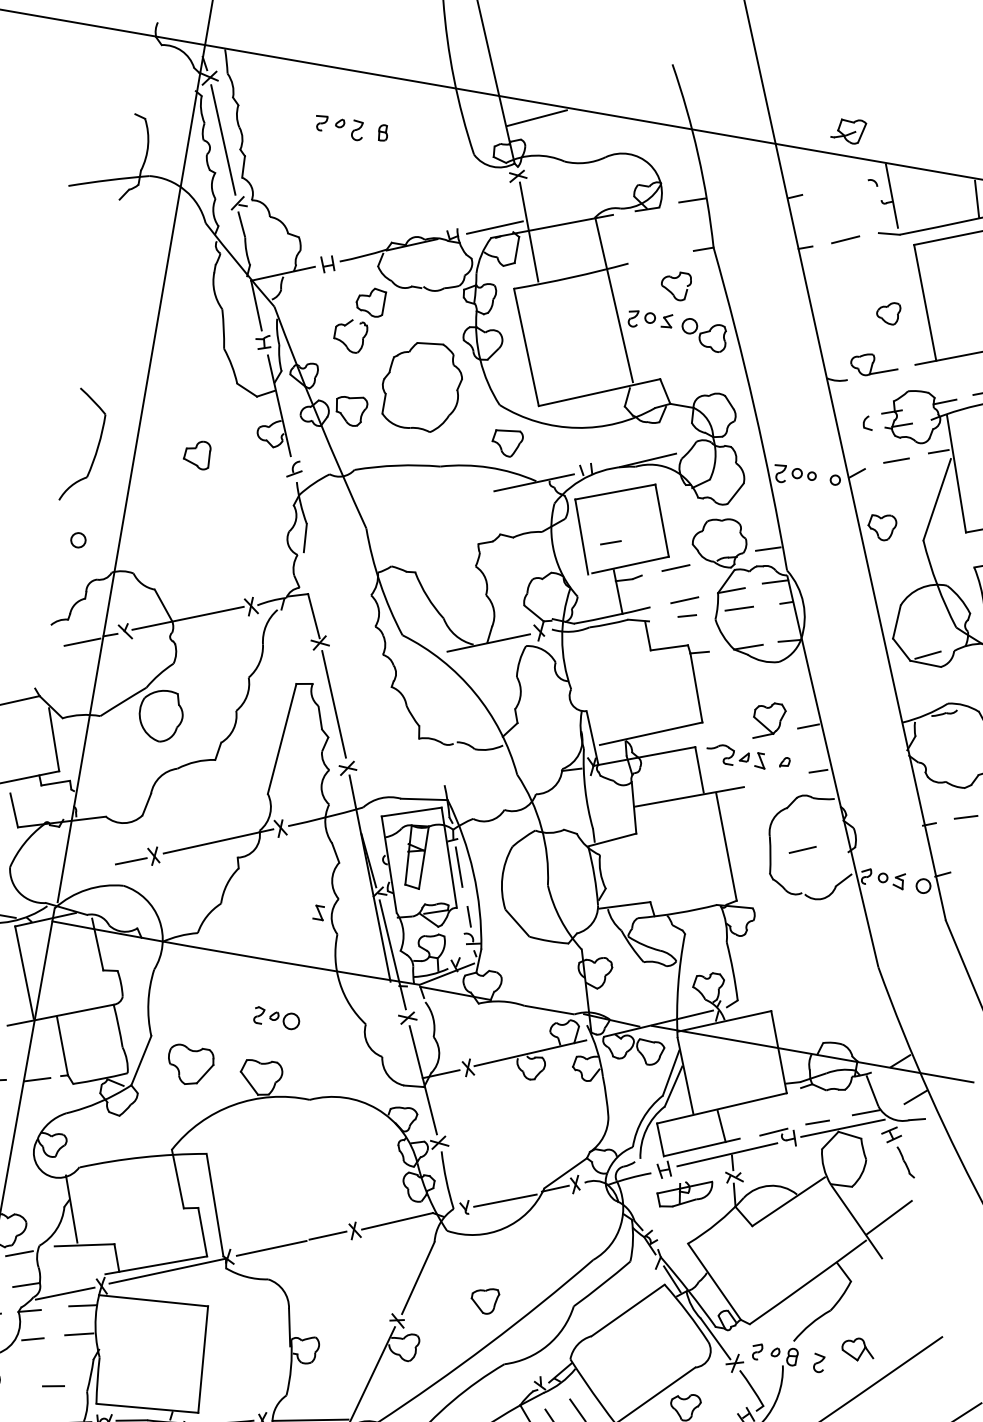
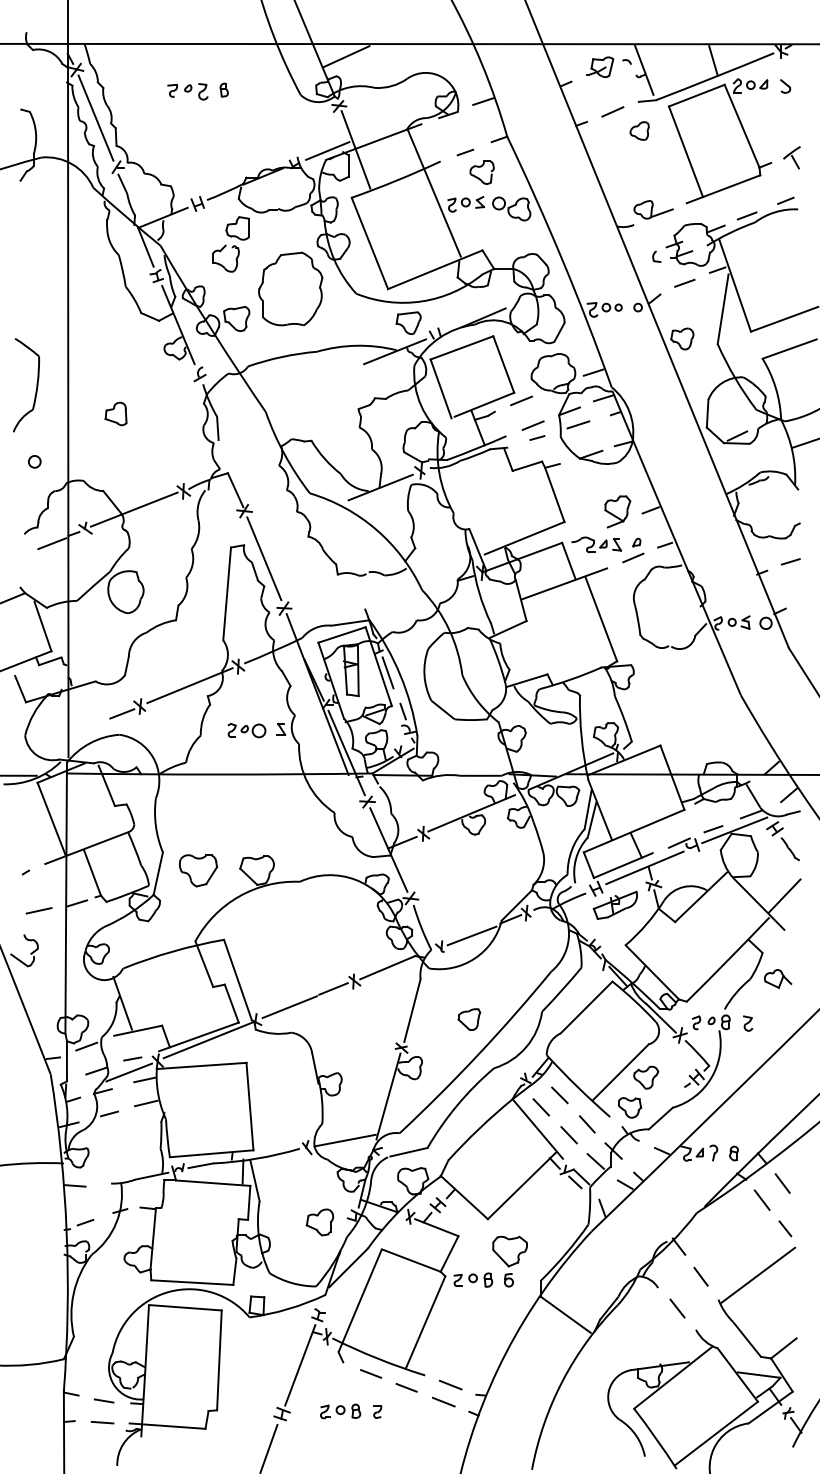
part: (849, 129) -> (600, 66), moved
part: (888, 312) -> (639, 130), moved
part: (507, 441) -> (408, 322), moved
part: (196, 453) -> (115, 413), moved
line: (610, 542) -> (465, 152), moved
line: (803, 849) -> (633, 557), moved
part: (276, 1018) -> (246, 730), moved
part: (858, 1349) -> (778, 978), moved
line: (53, 1385) -> (132, 1058), moved

